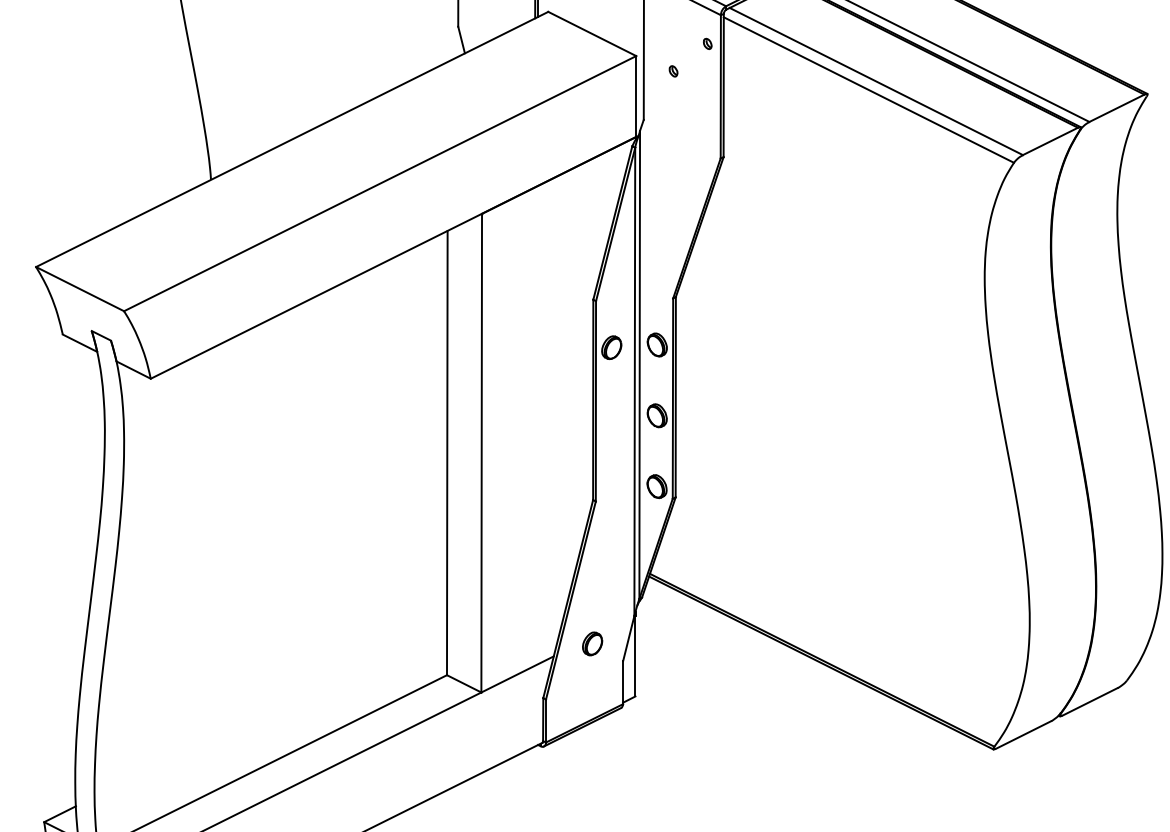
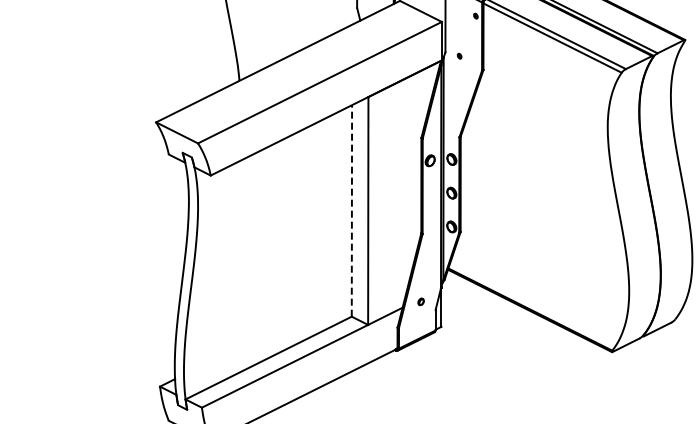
part: (673, 69) -> (459, 55), moved
line: (446, 452) -> (351, 210), solid -> dashed
part: (591, 643) -> (420, 301), size x0.6

